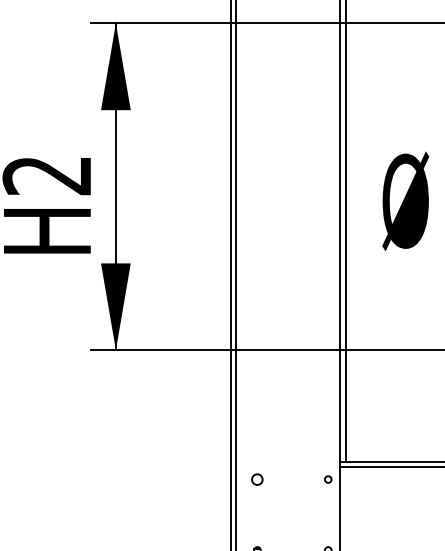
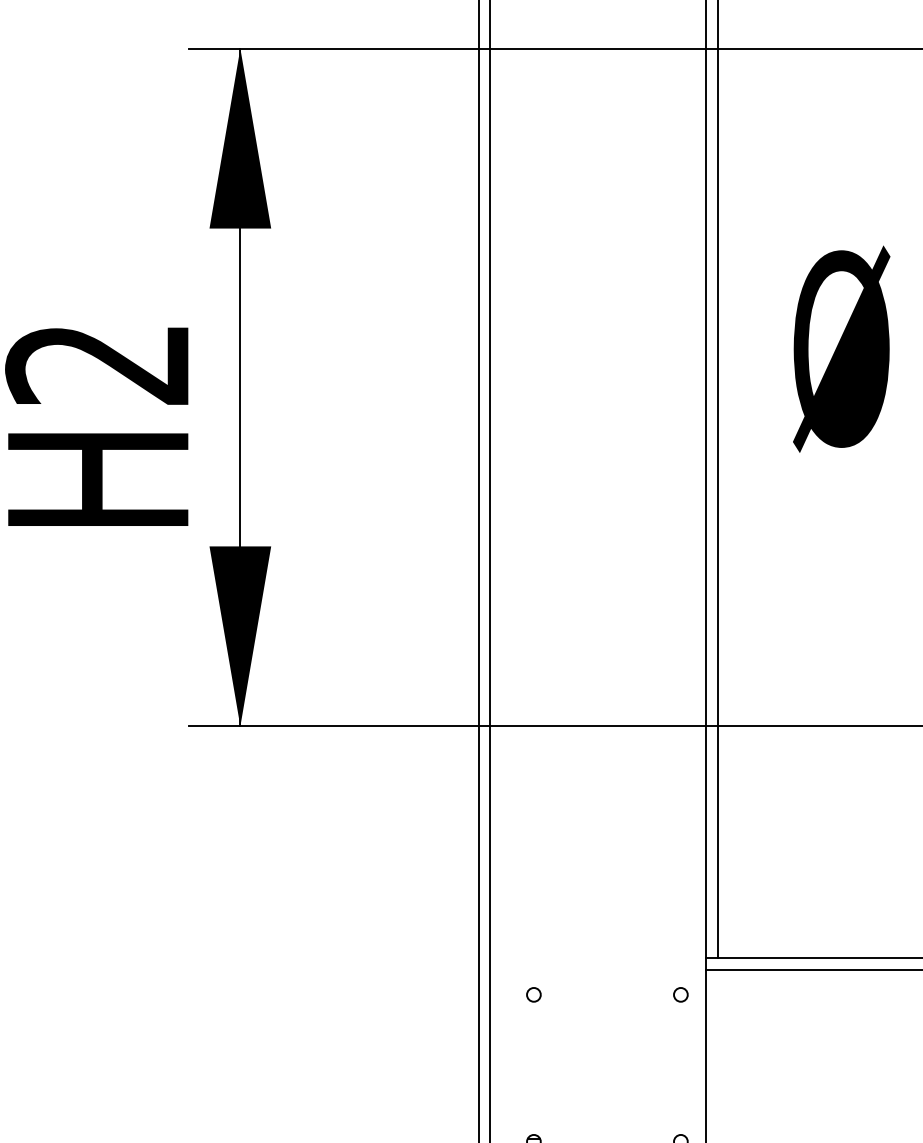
text: (405, 201) -> (841, 349), moved
circle: (257, 479) -> (534, 994), size x0.62

